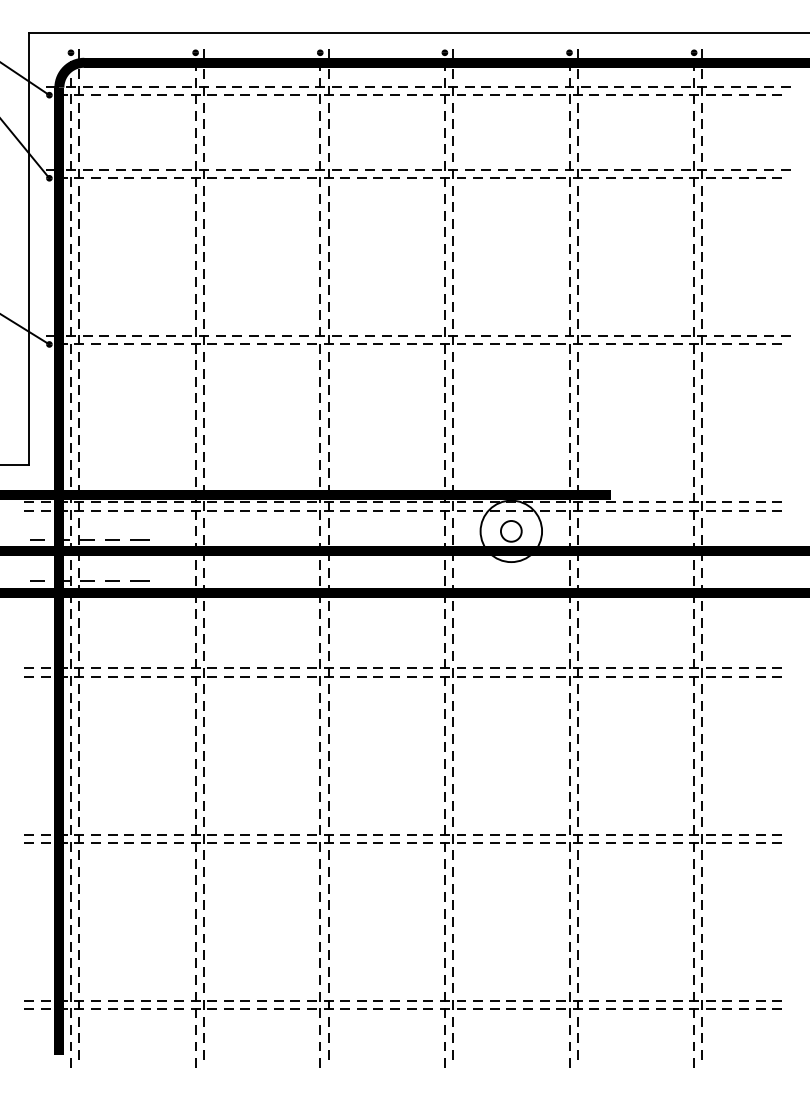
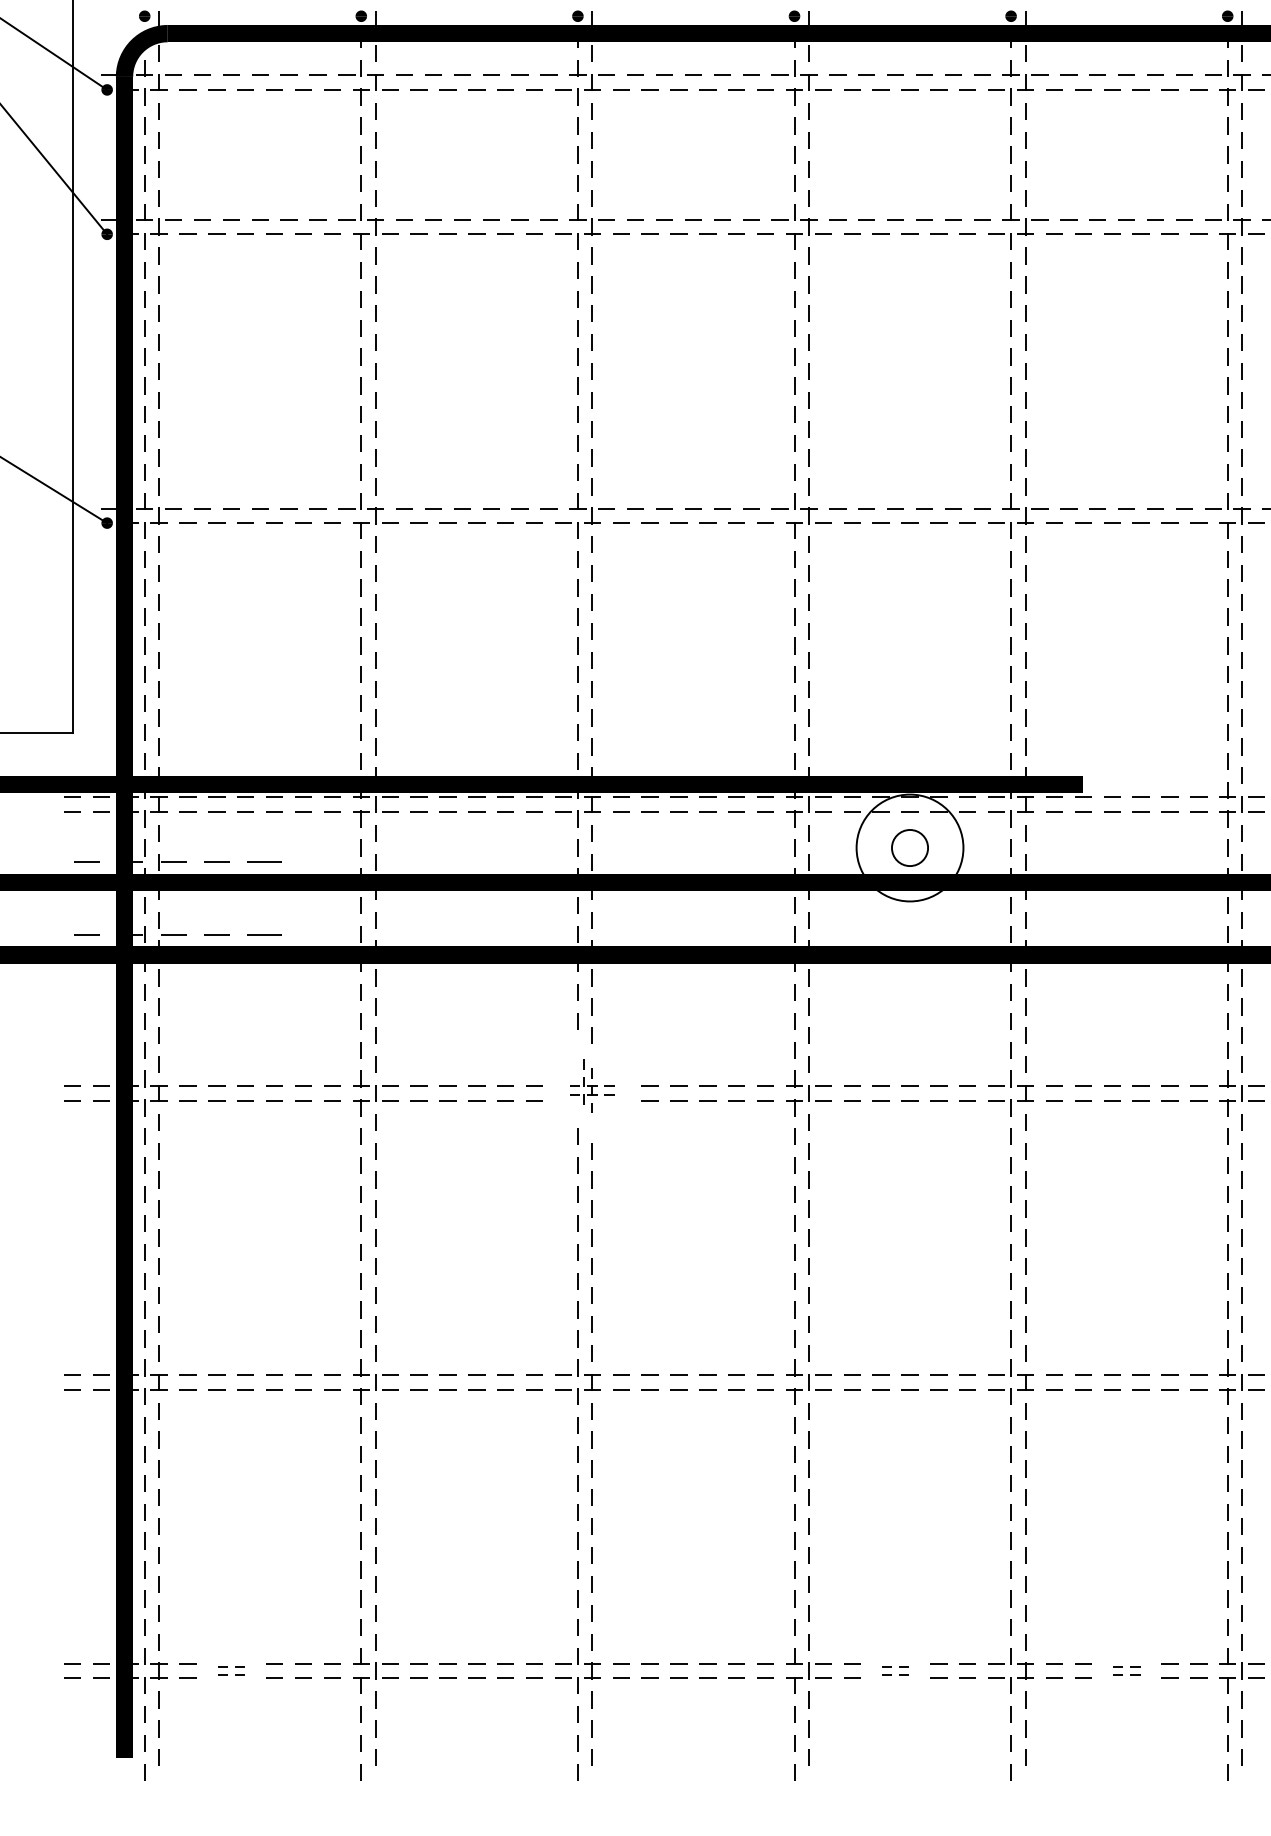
part: (328, 668) -> (592, 1086), size x0.6
part: (120, 1004) -> (230, 1670), size x0.6
part: (502, 1004) -> (894, 1670), size x0.6
part: (635, 1004) -> (1125, 1670), size x0.6

